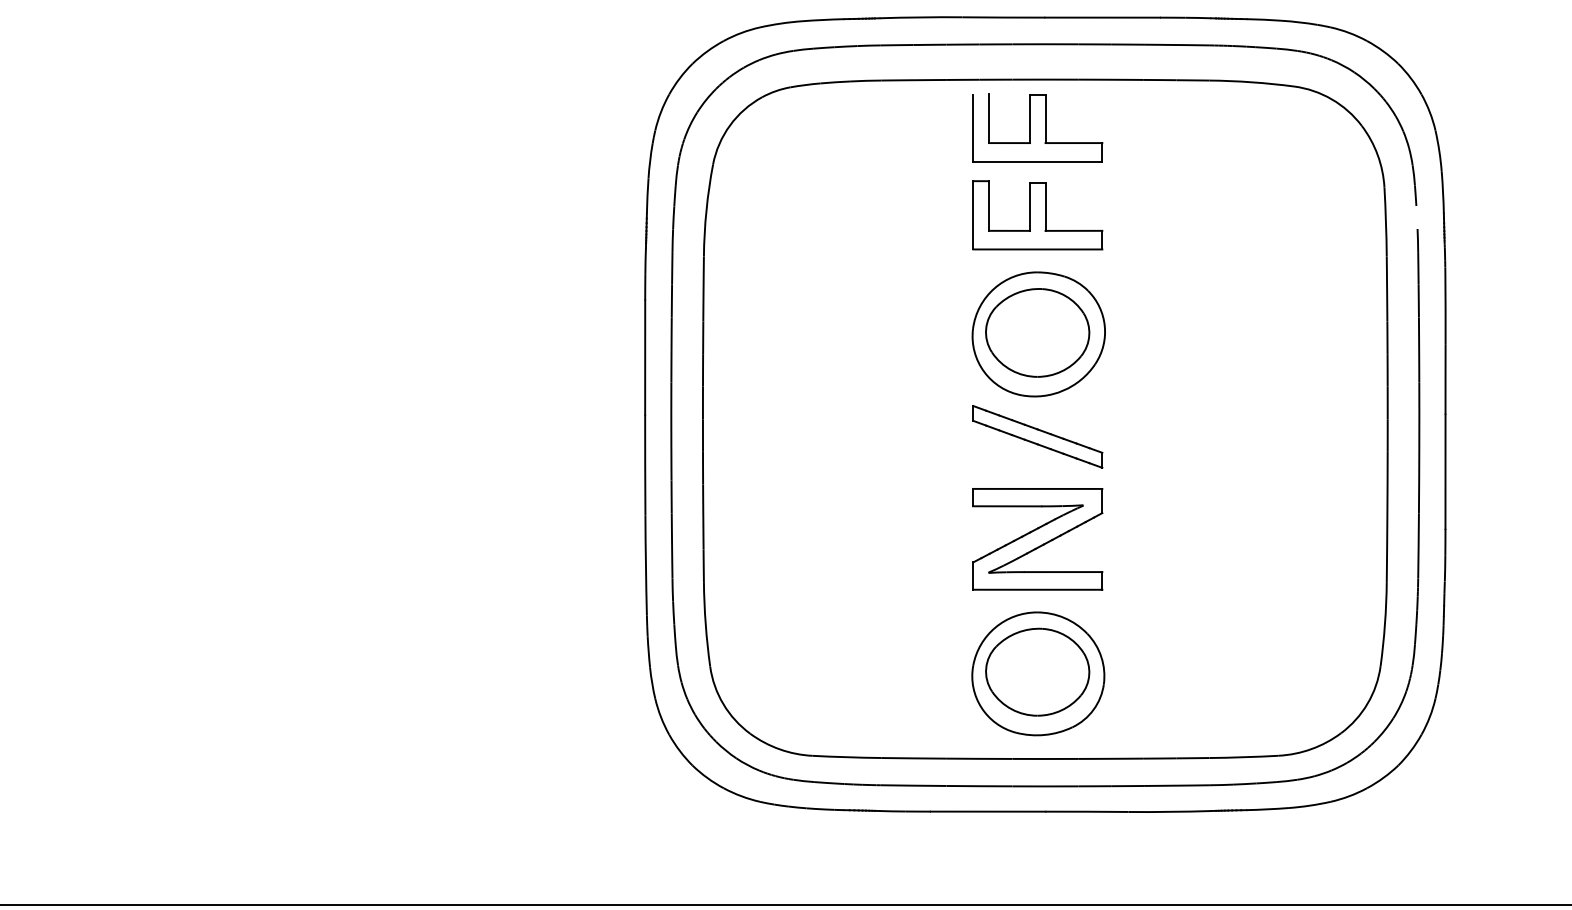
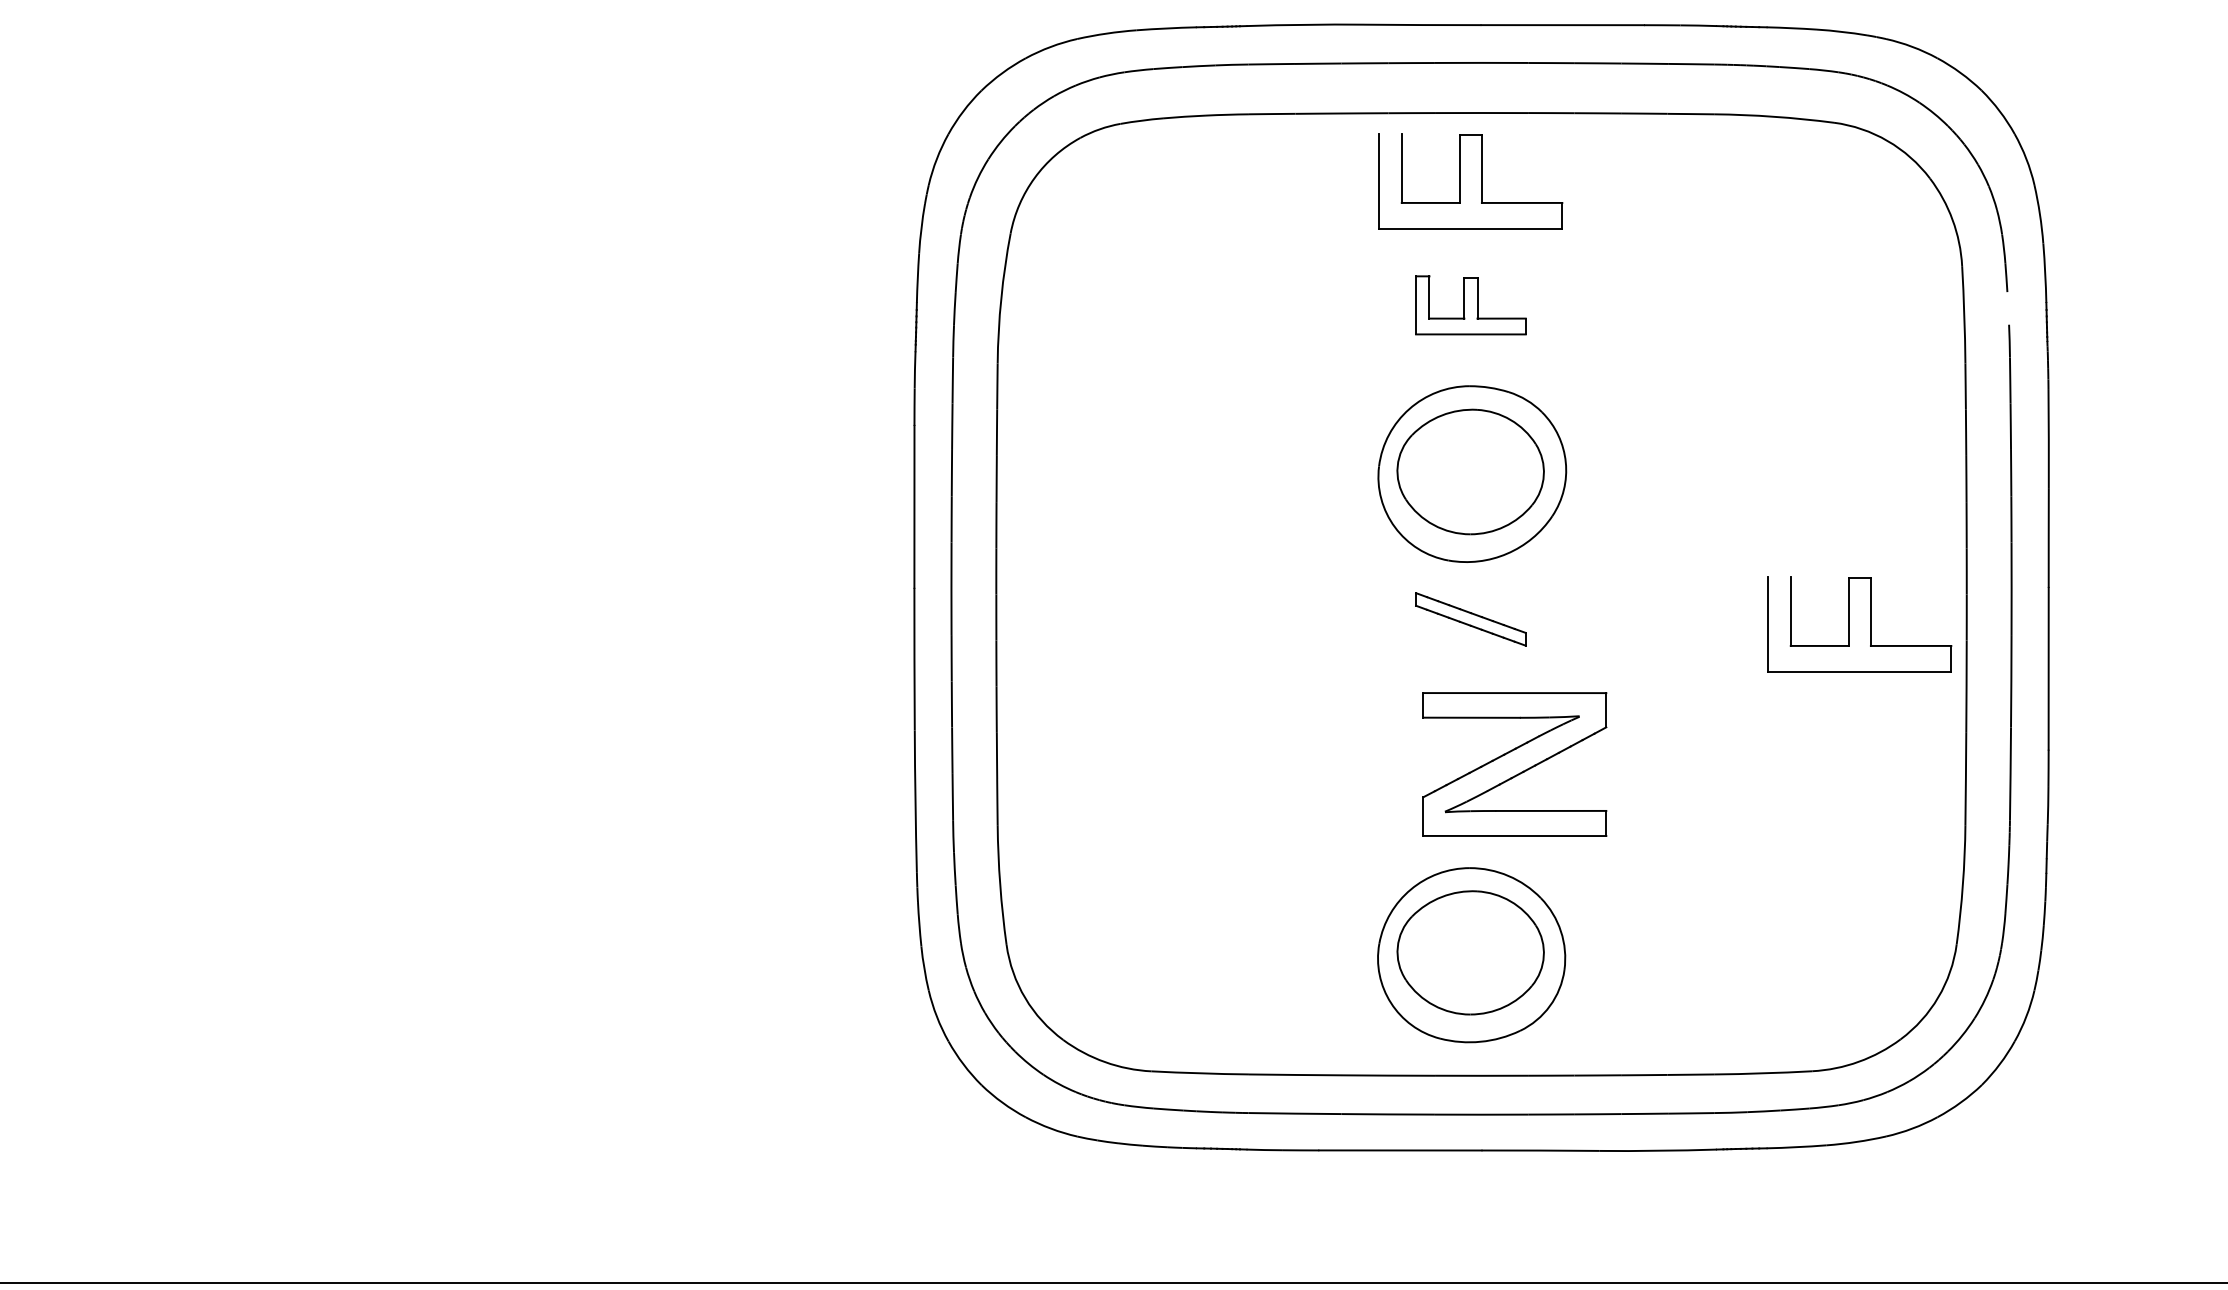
part: (1037, 215) -> (1470, 305), size x0.6
part: (1037, 437) -> (1470, 619), size x0.6
part: (1304, 440) -> (1849, 624), added
part: (1037, 539) -> (1514, 764), moved

